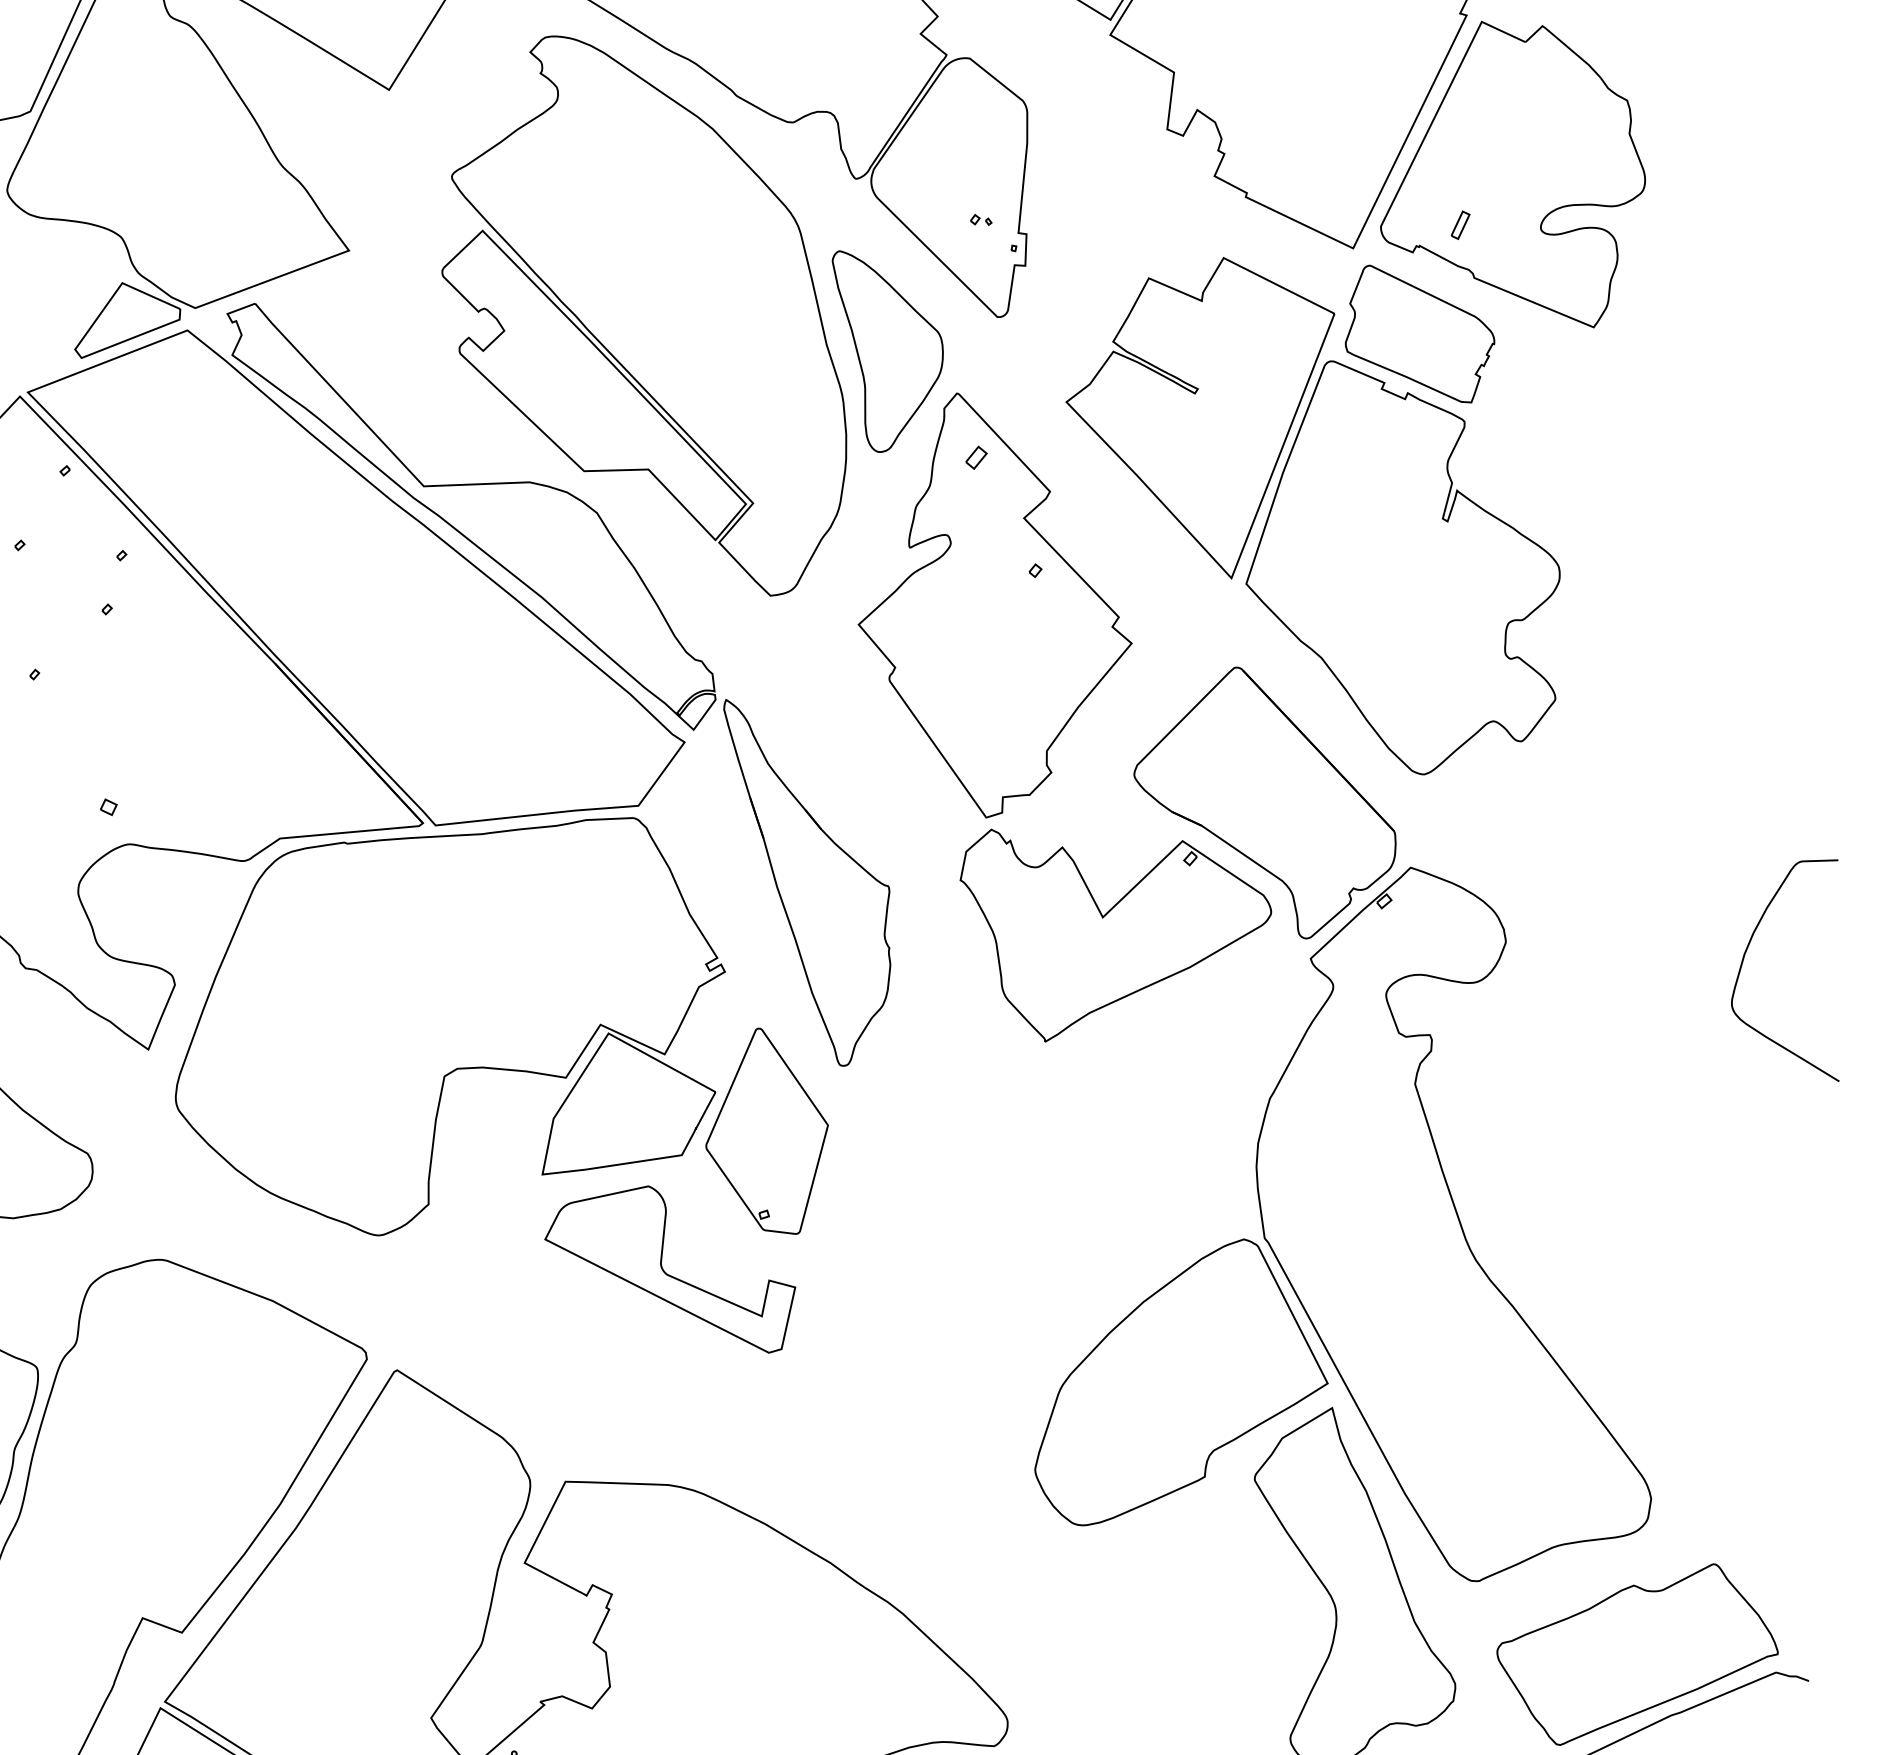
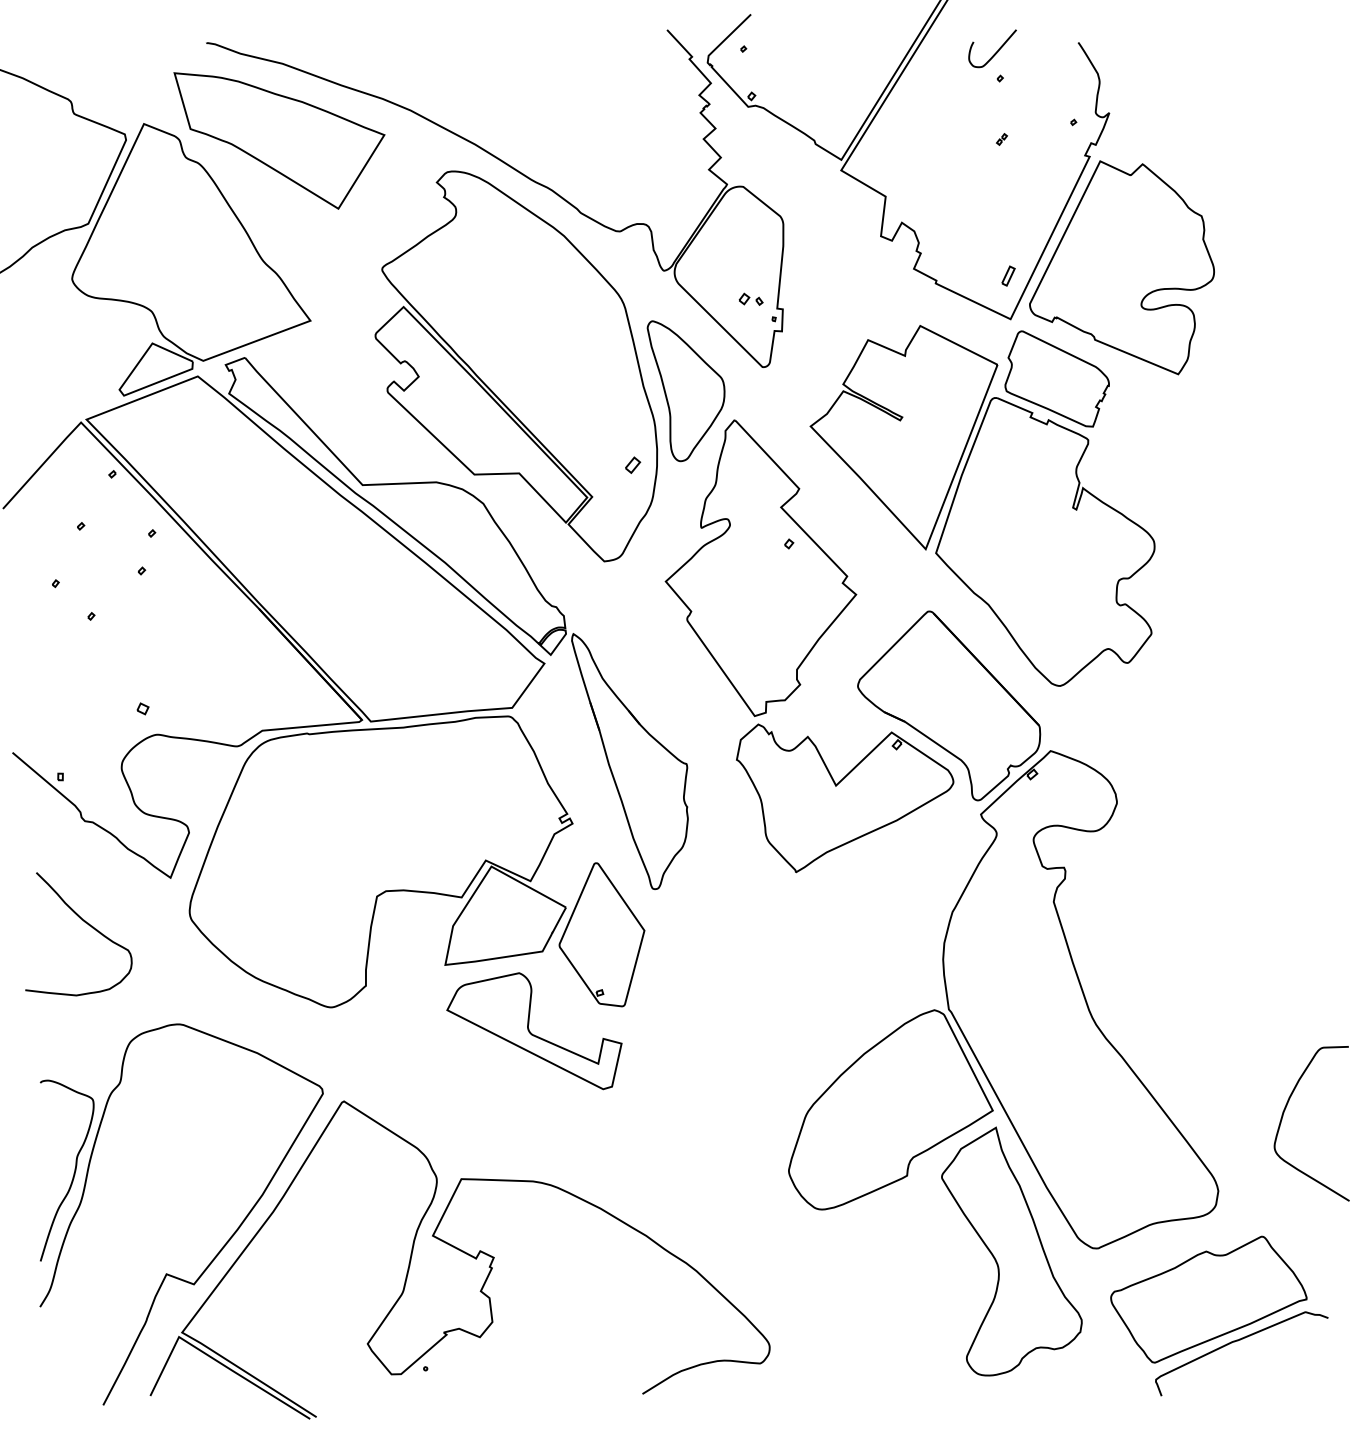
part: (981, 220) -> (751, 299), size x1.6
part: (1460, 224) -> (1008, 275), moved
part: (977, 456) -> (633, 464), moved
curve: (1746, 955) -> (1284, 1113), moved

